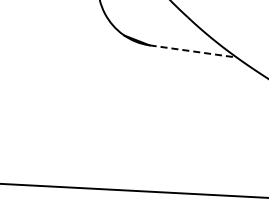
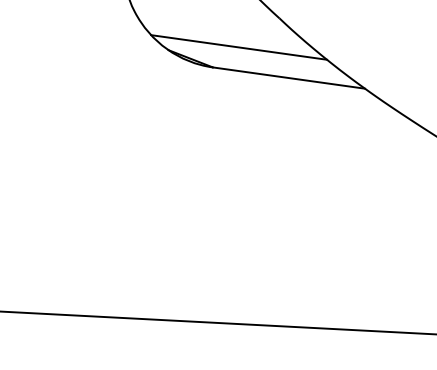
line: (164, 33) -> (238, 46), added
line: (193, 51) -> (289, 78), dashed -> solid

